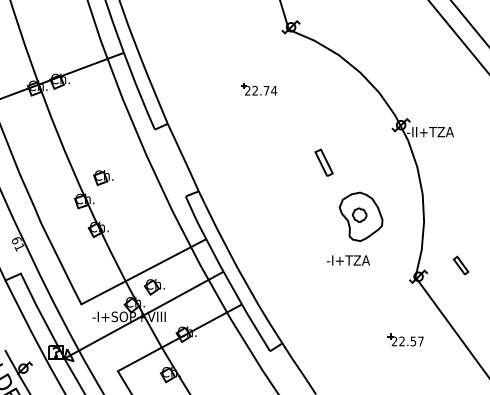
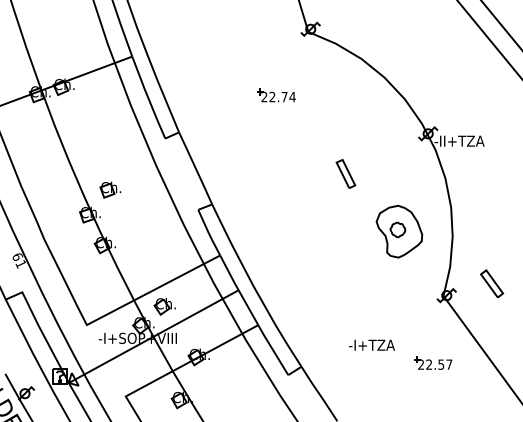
part: (361, 216) -> (399, 231), moved
text: (348, 259) -> (371, 344), moved
part: (461, 265) -> (492, 283), size x1.43

